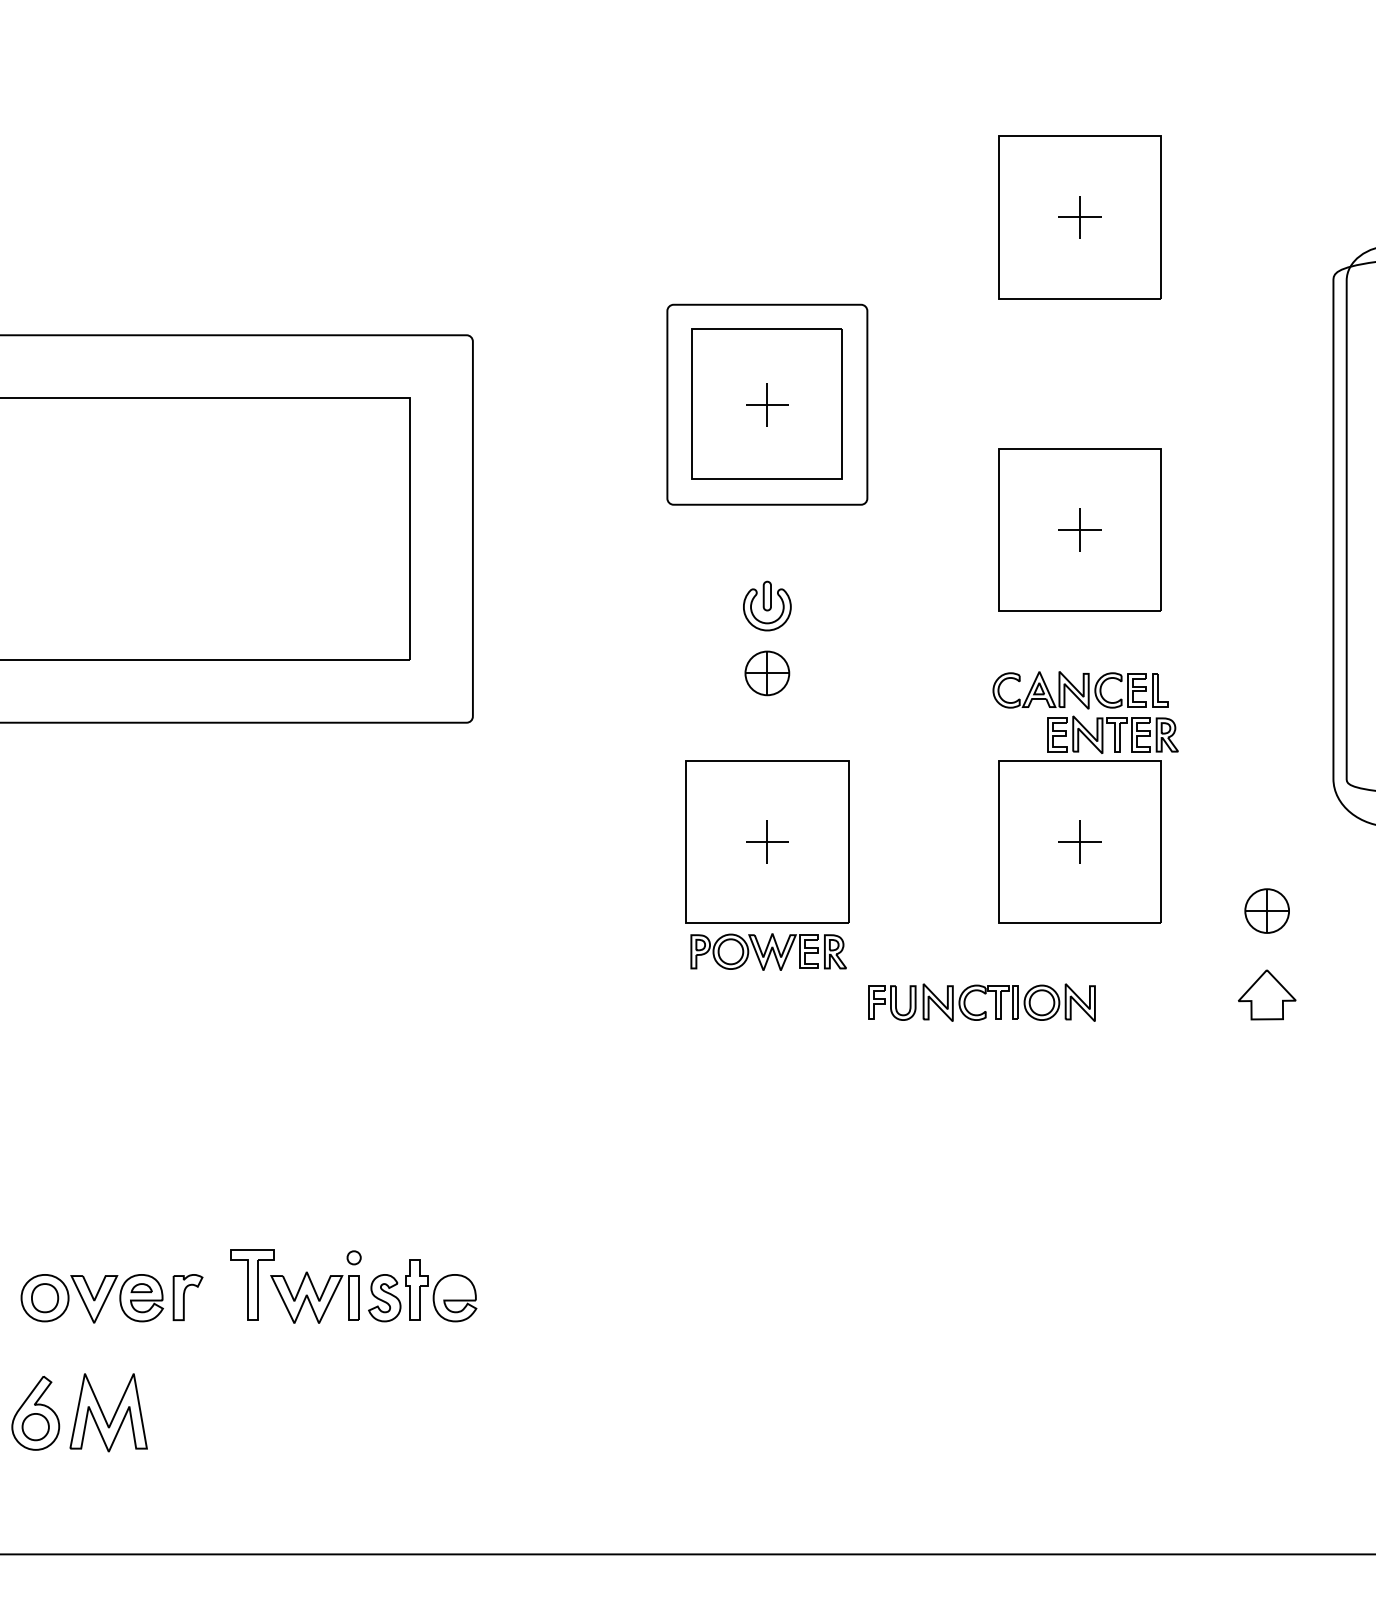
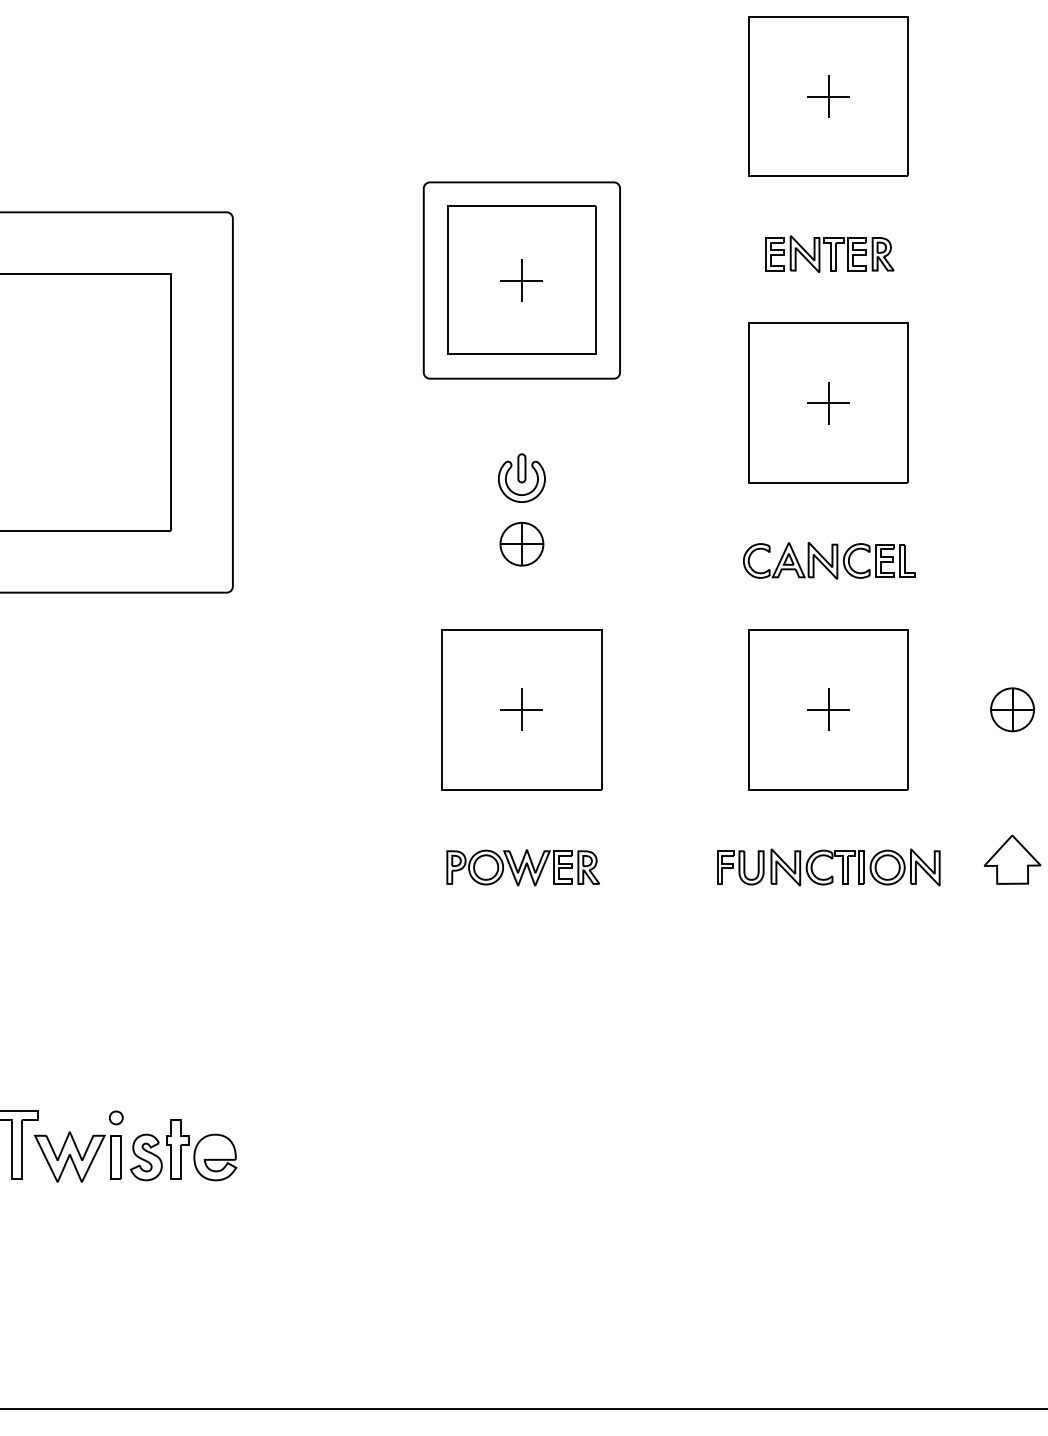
part: (1112, 734) -> (829, 253), moved
part: (1266, 910) -> (1011, 709), moved
part: (768, 951) -> (523, 867), moved
part: (984, 994) -> (831, 859), moved

